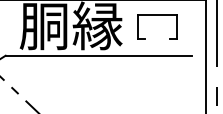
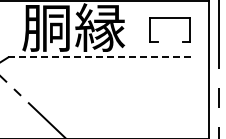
part: (156, 14) -> (169, 18), moved
line: (98, 55) -> (101, 57), solid -> dashed

